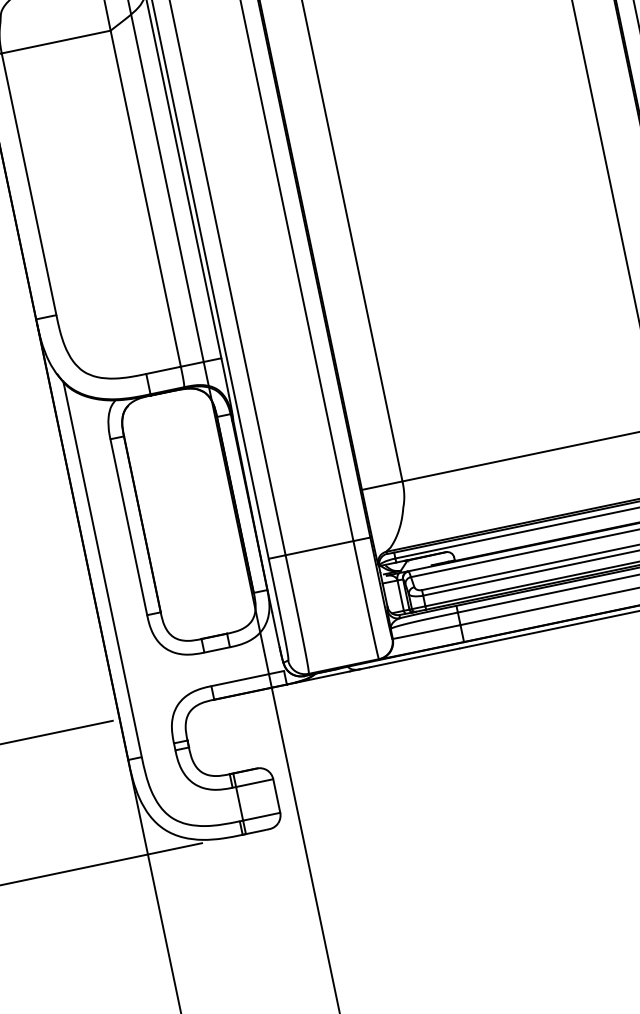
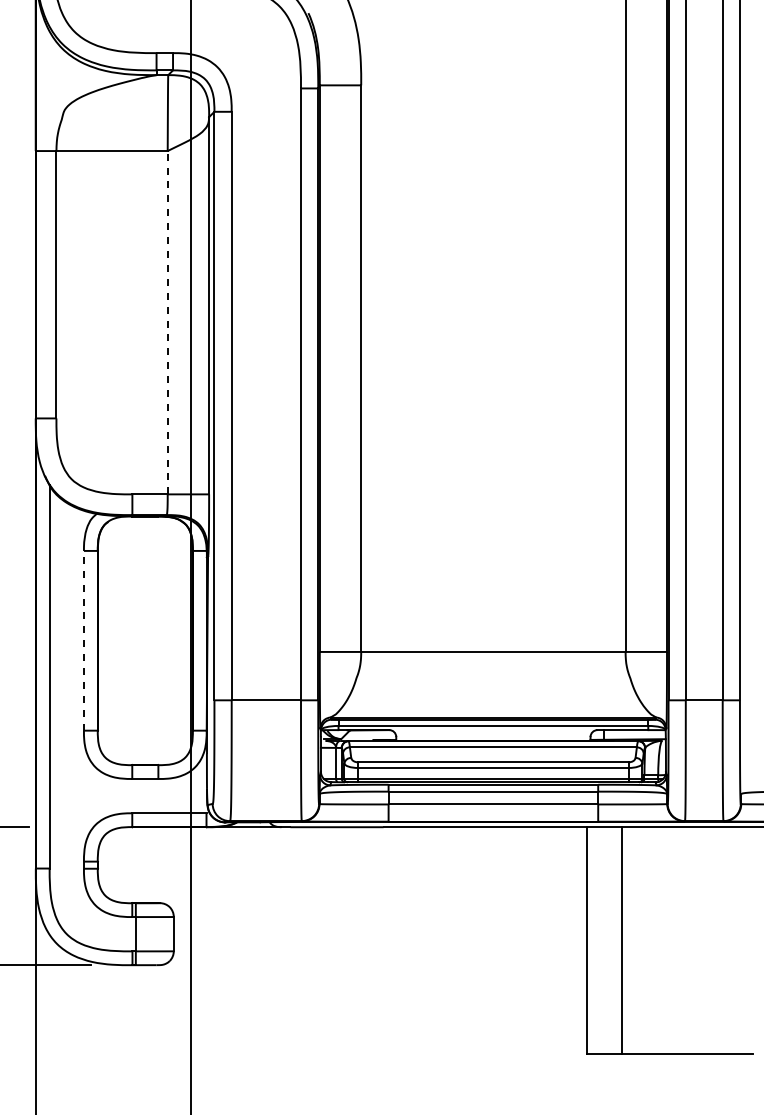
line: (145, 198) -> (167, 322), solid -> dashed
line: (128, 527) -> (83, 640), solid -> dashed

